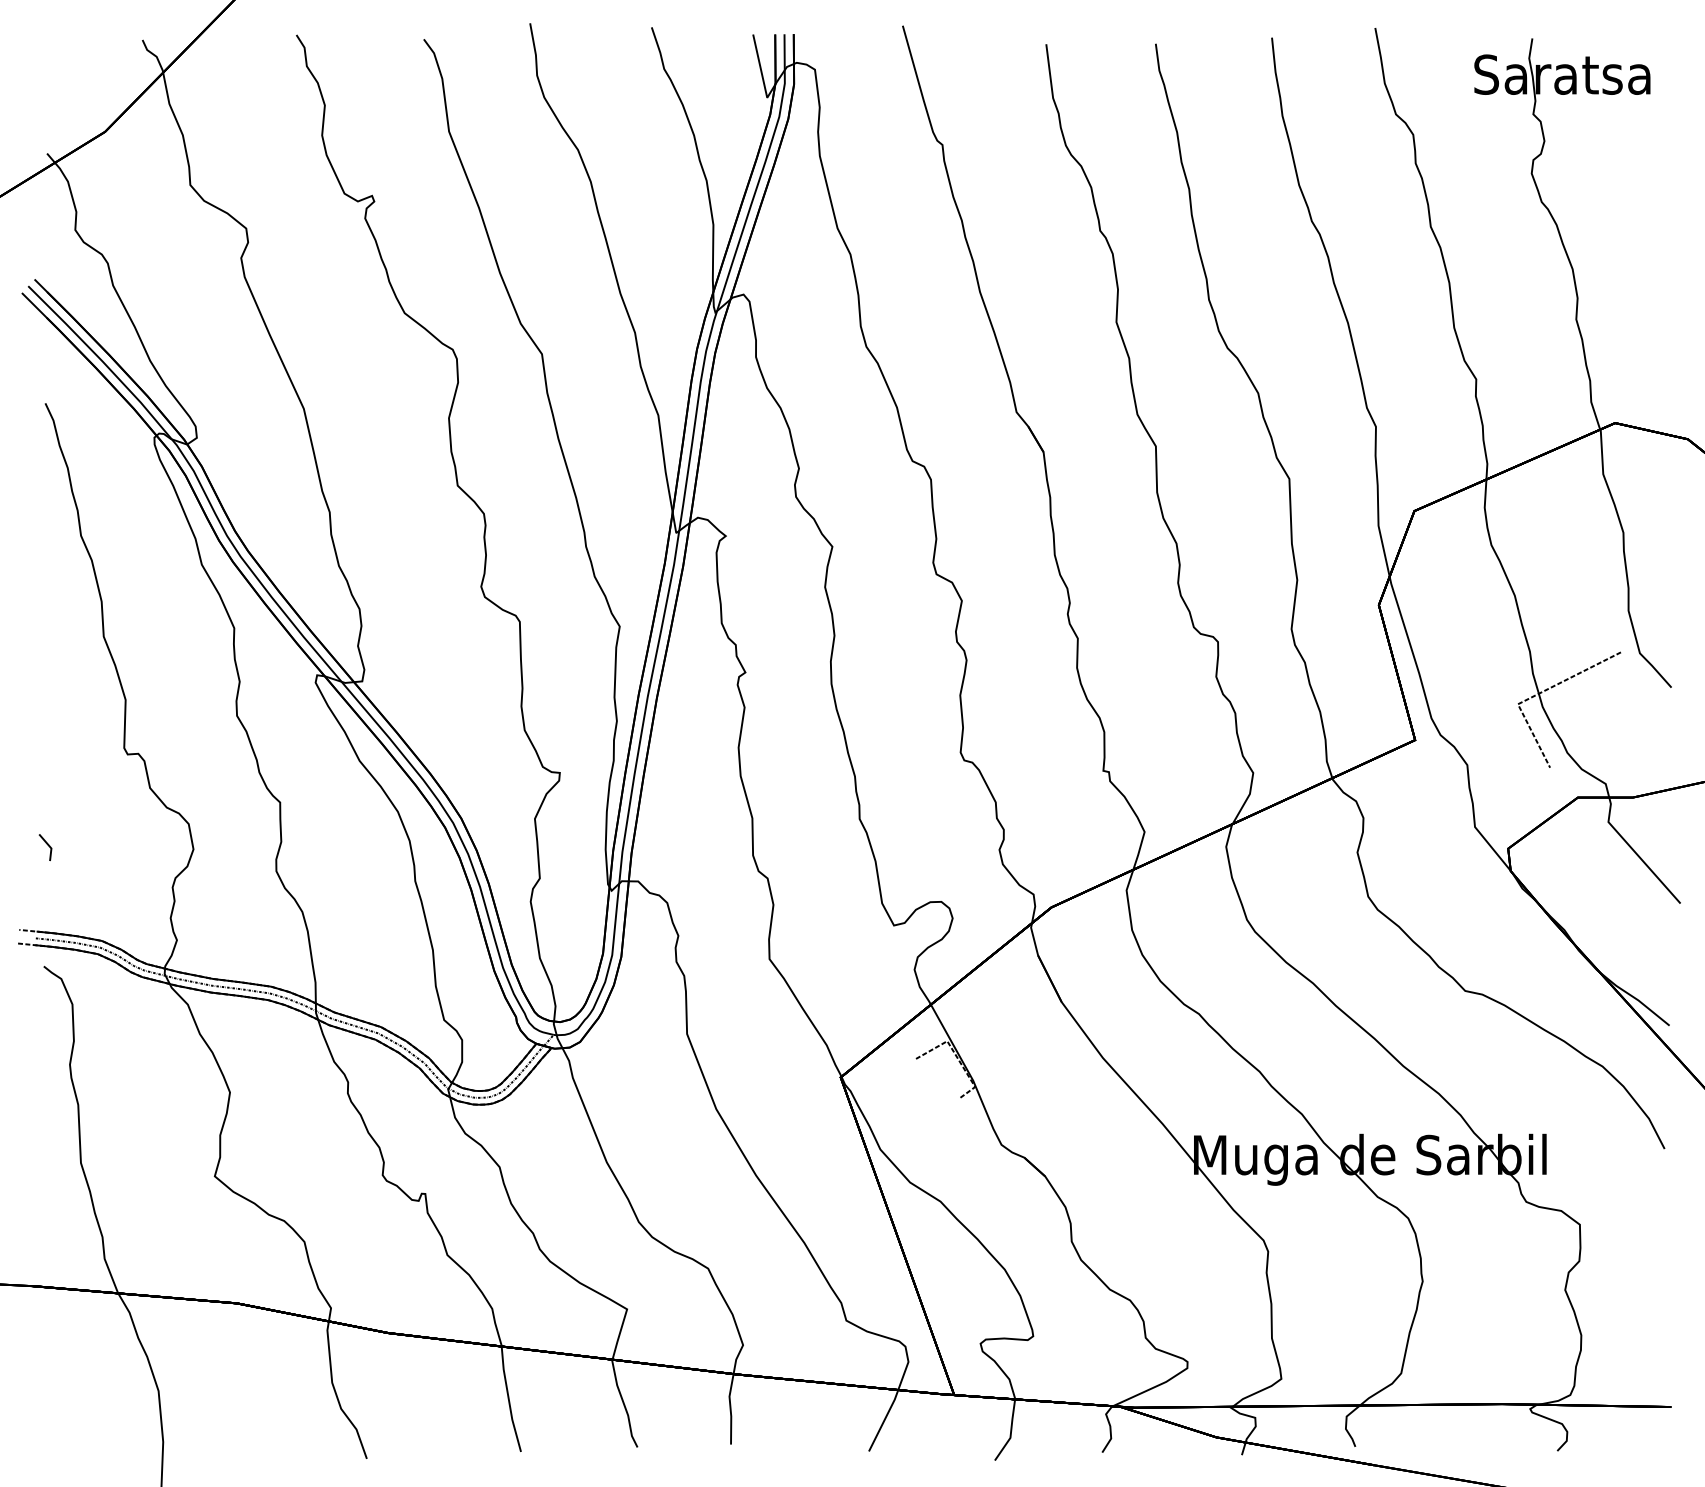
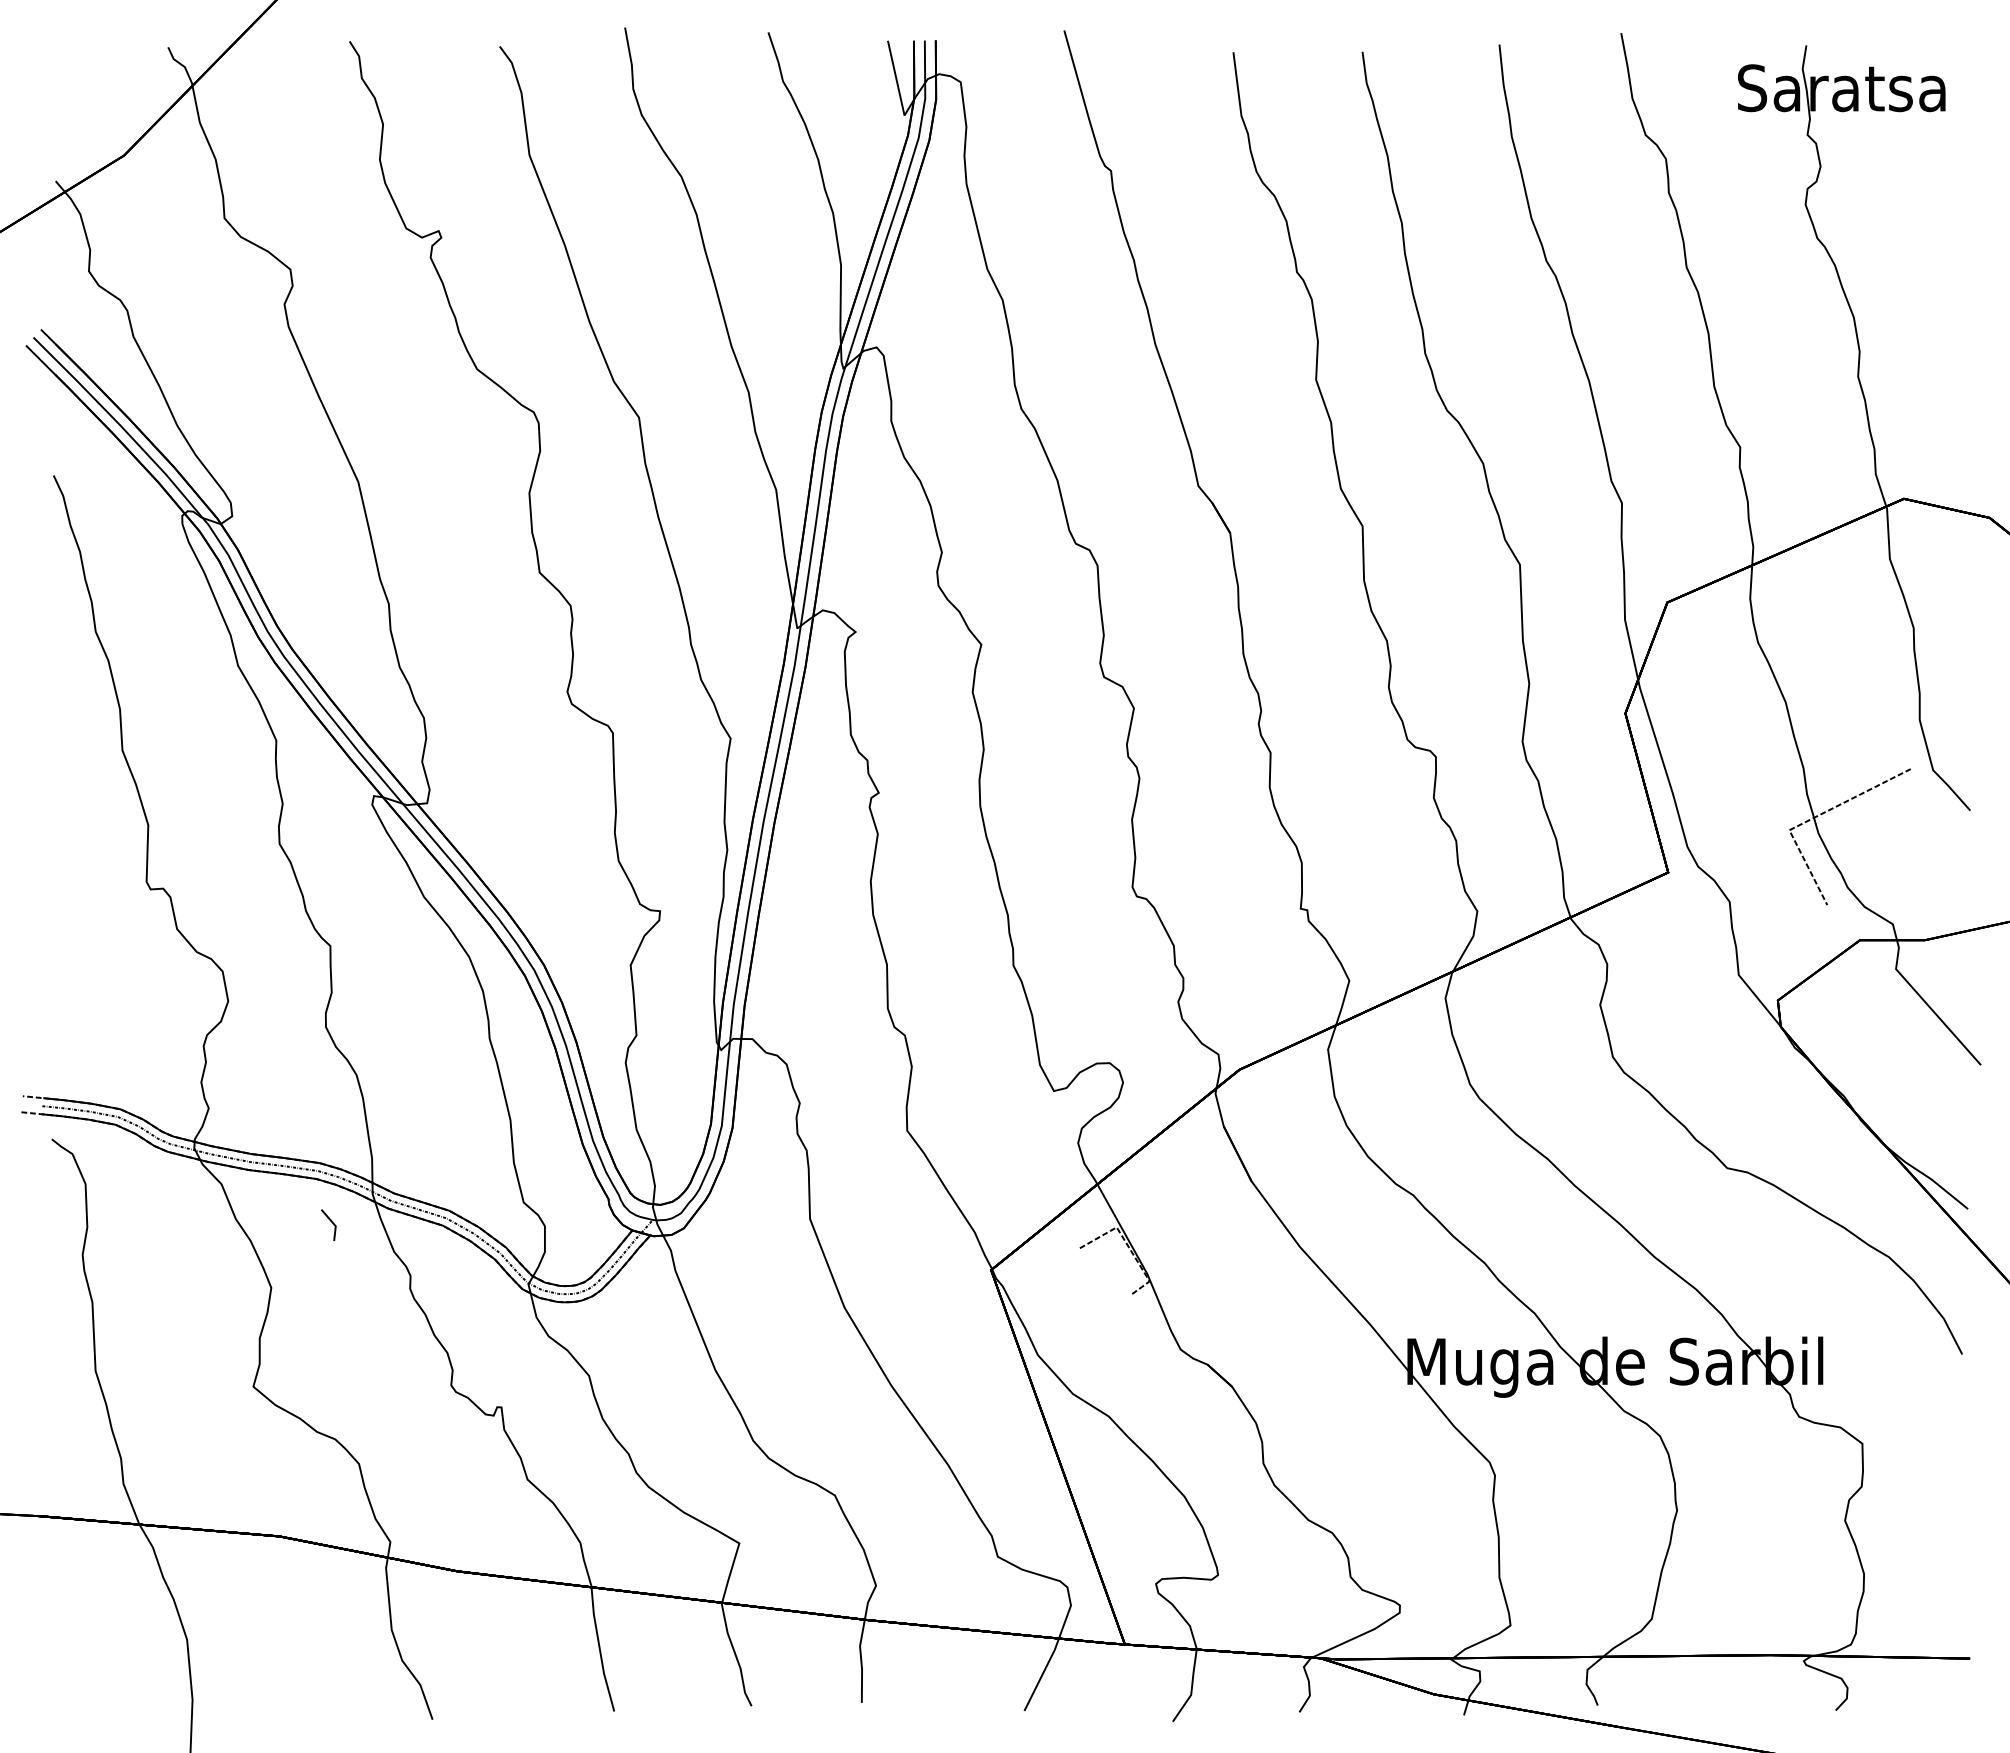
line: (46, 844) -> (330, 1221), moved

